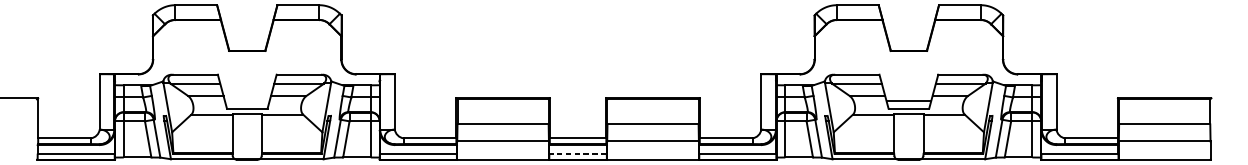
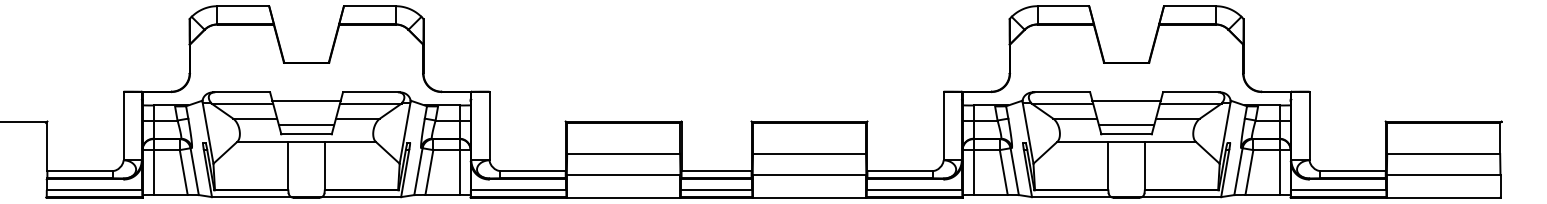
line: (247, 81) -> (306, 100), added
line: (908, 81) -> (1126, 100), added
line: (247, 100) -> (306, 124), added
line: (578, 153) -> (716, 190), dashed -> solid

